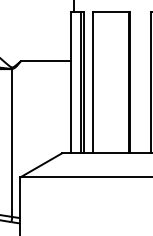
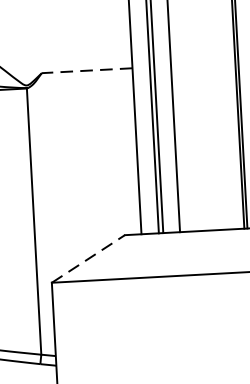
line: (45, 61) -> (85, 71), solid -> dashed
line: (41, 165) -> (88, 259), solid -> dashed

